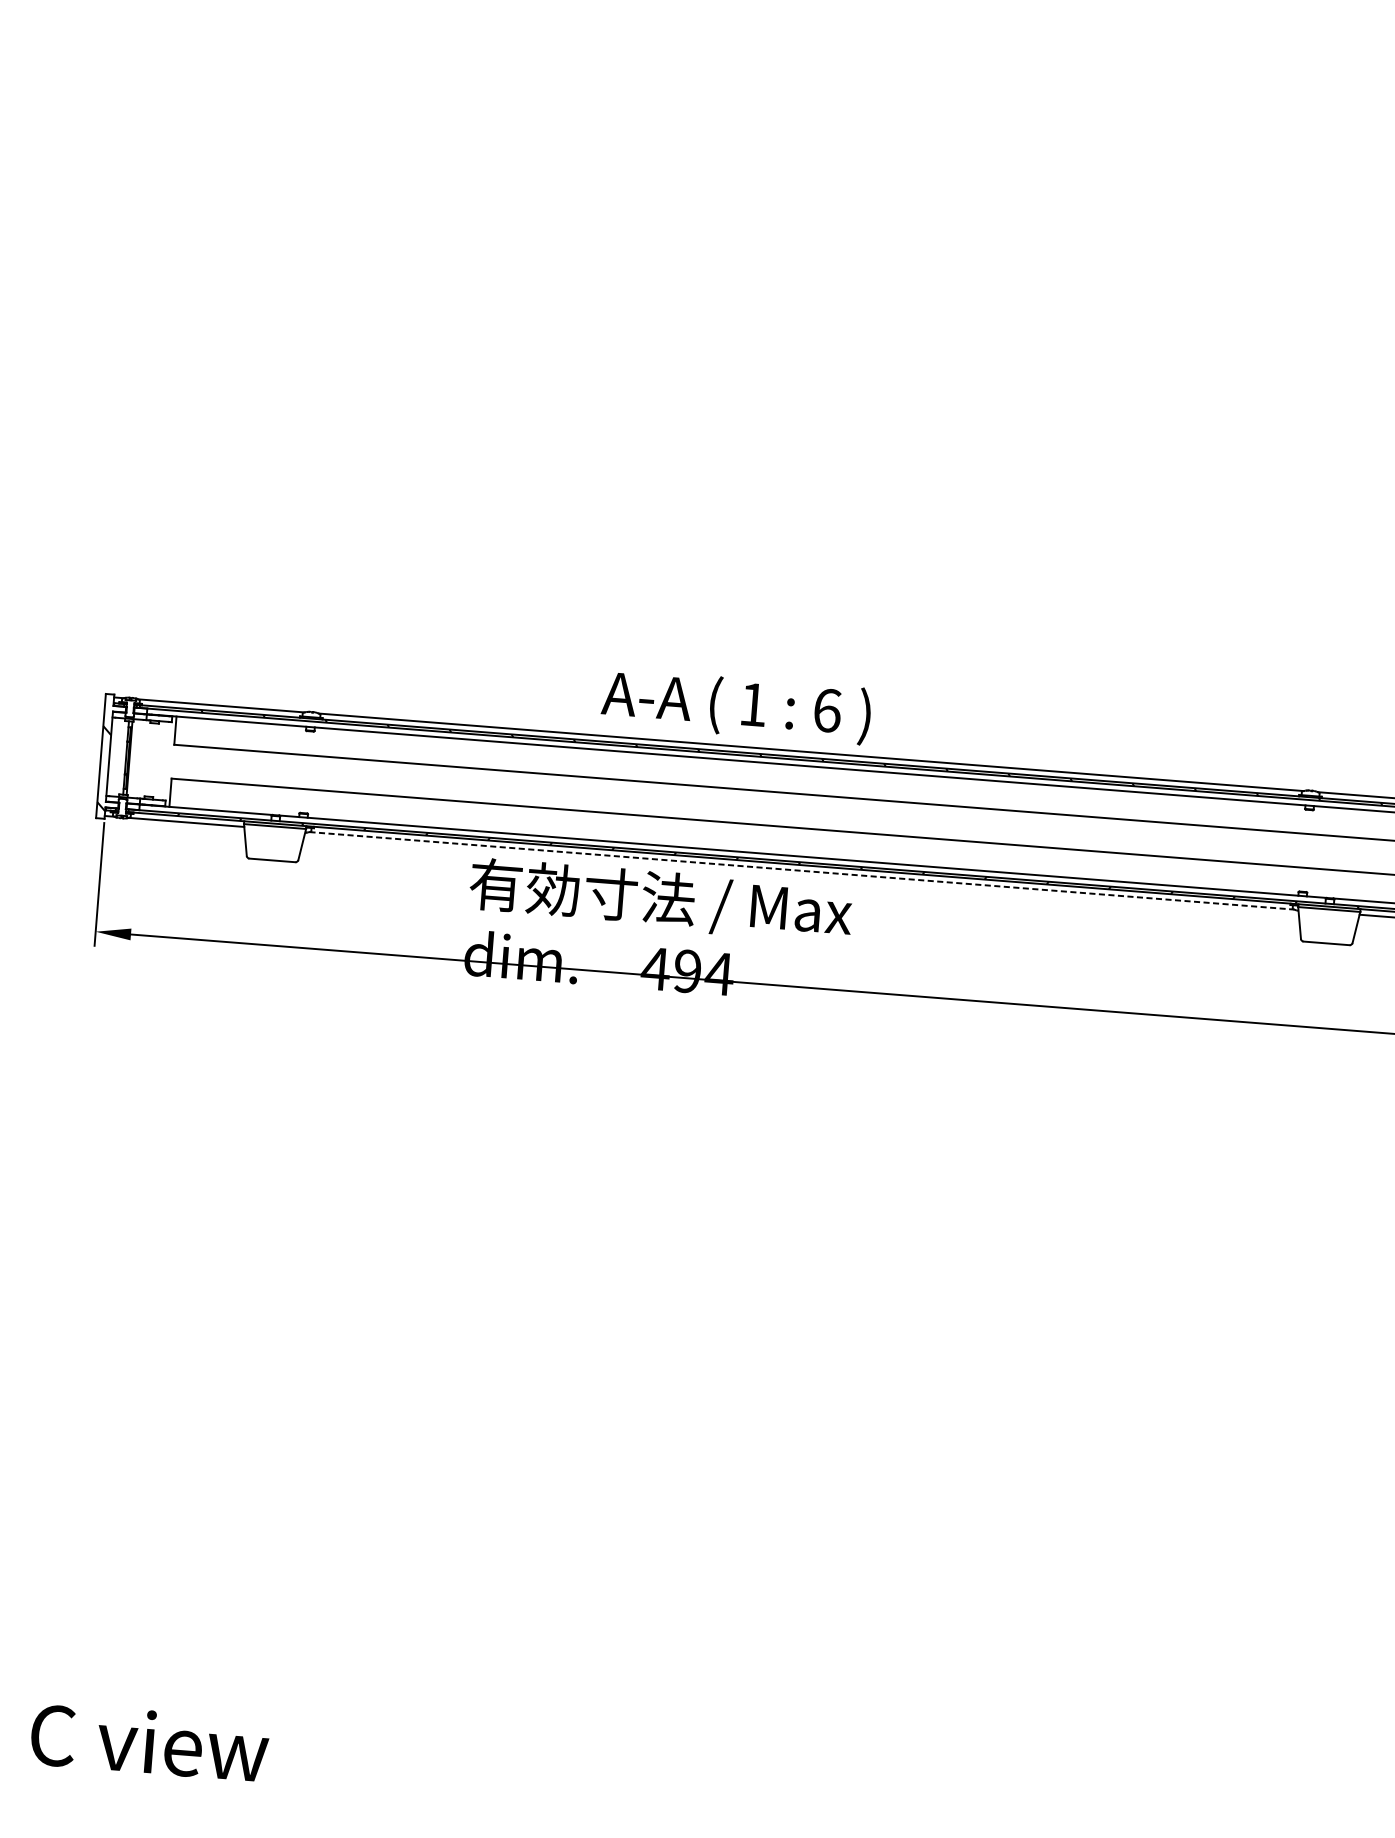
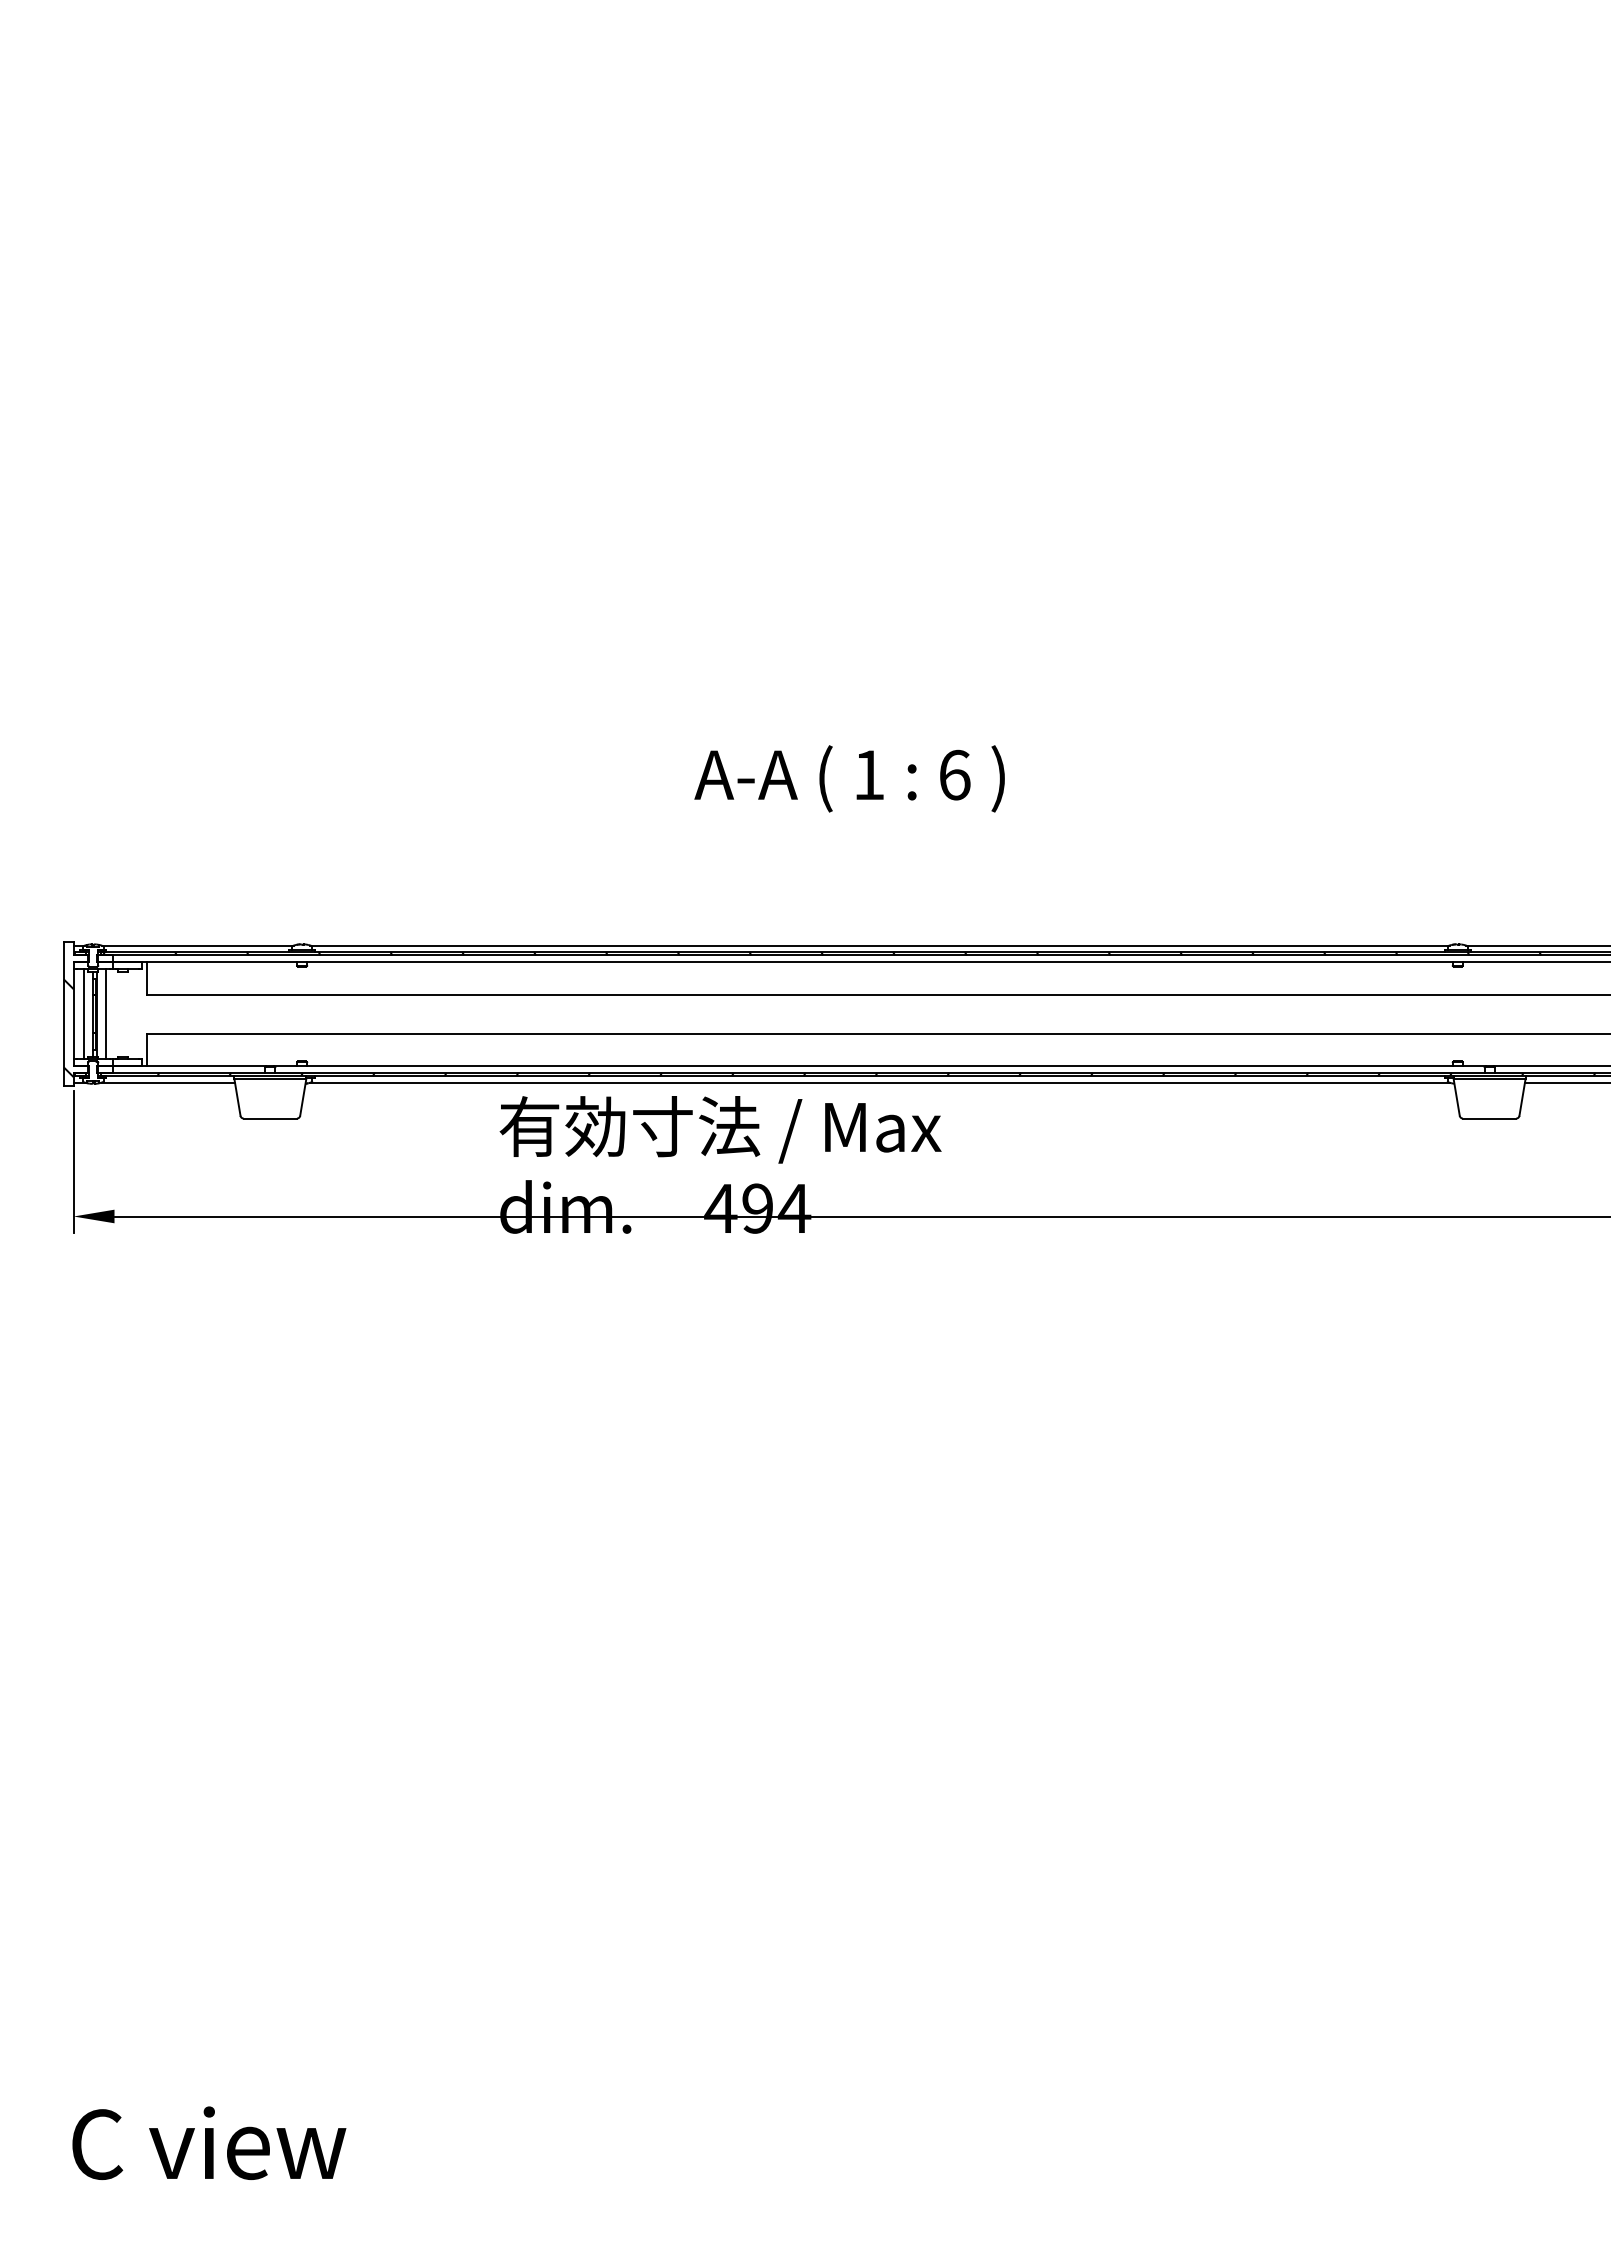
text: (736, 706) -> (849, 778), moved
line: (117, 756) -> (83, 1013), added
line: (137, 758) -> (106, 1013), added
line: (801, 870) -> (879, 1082), dashed -> solid

